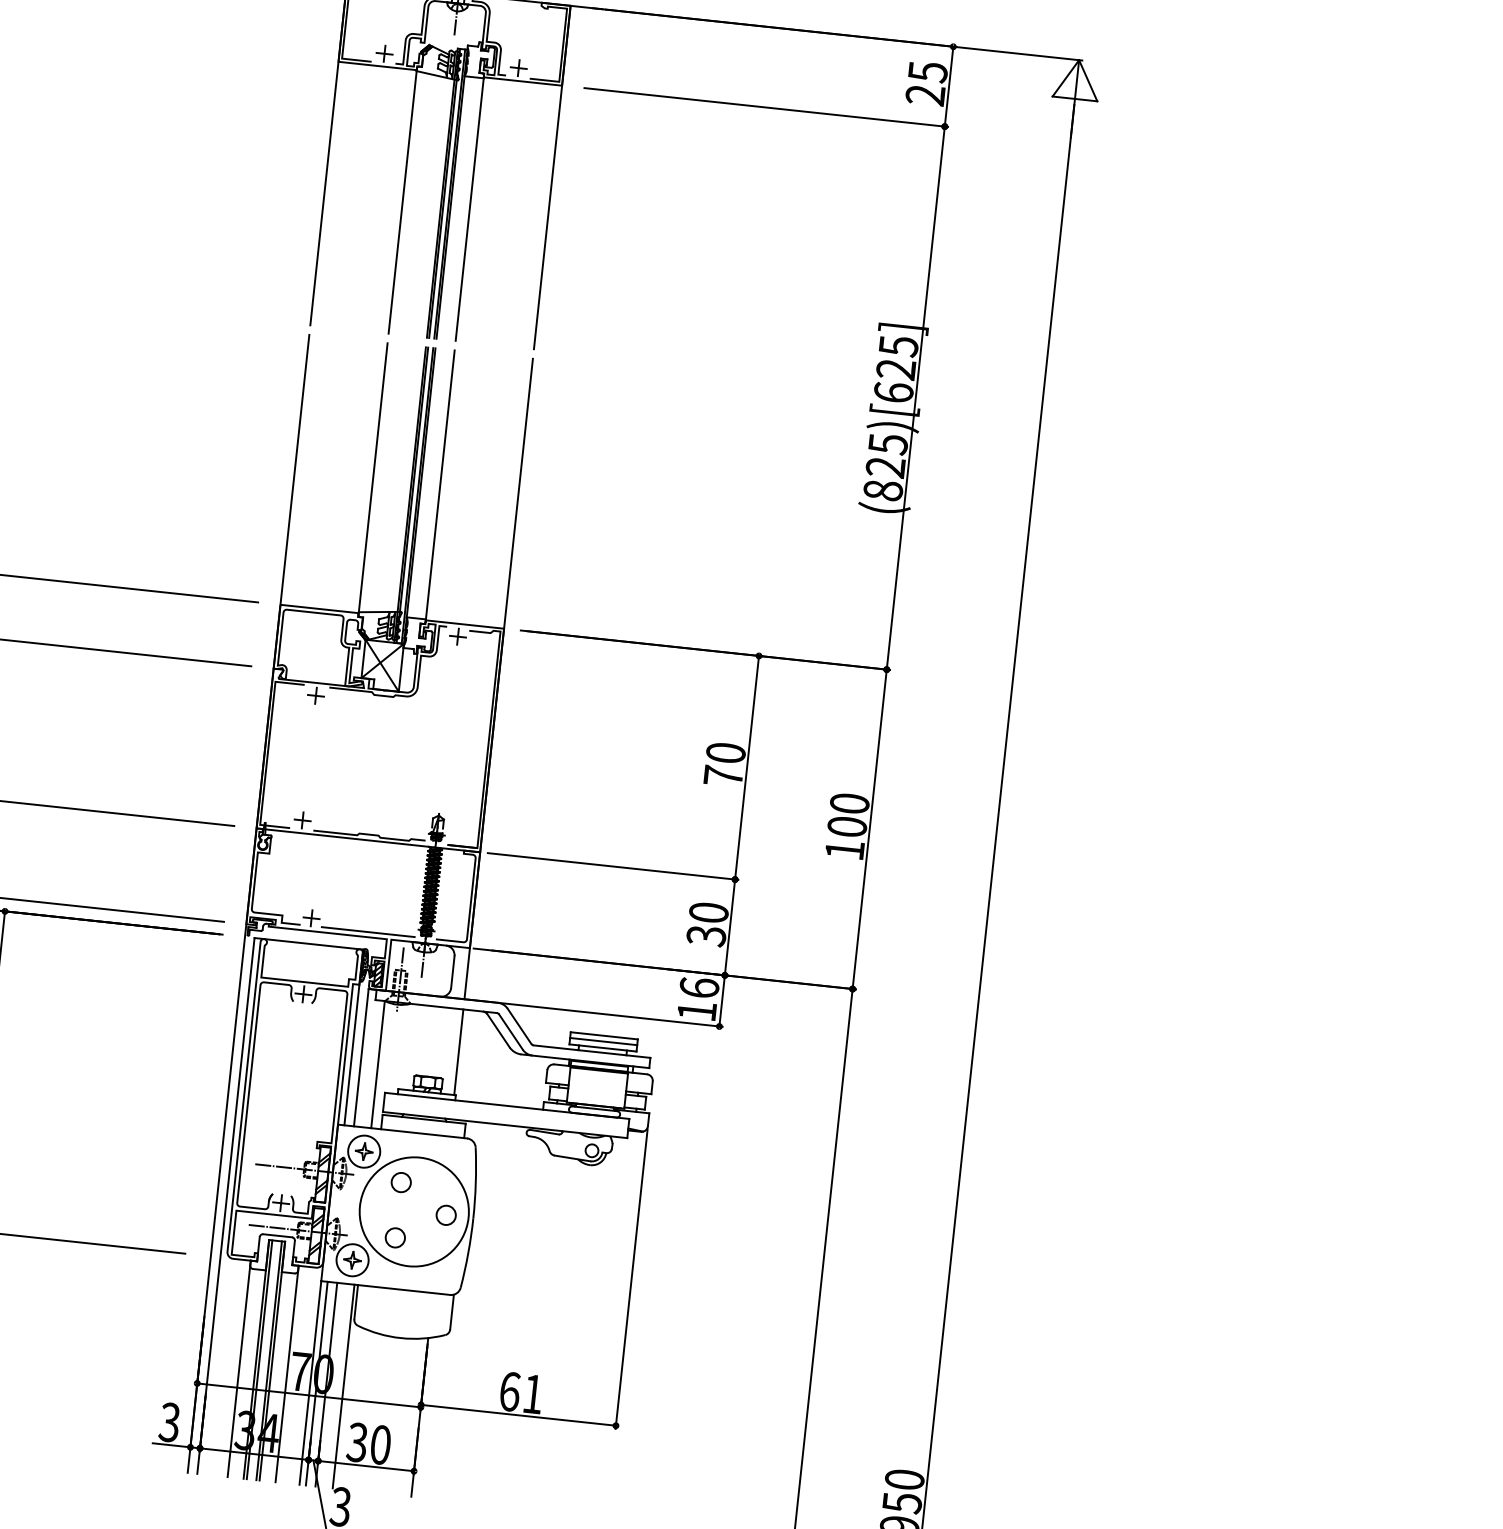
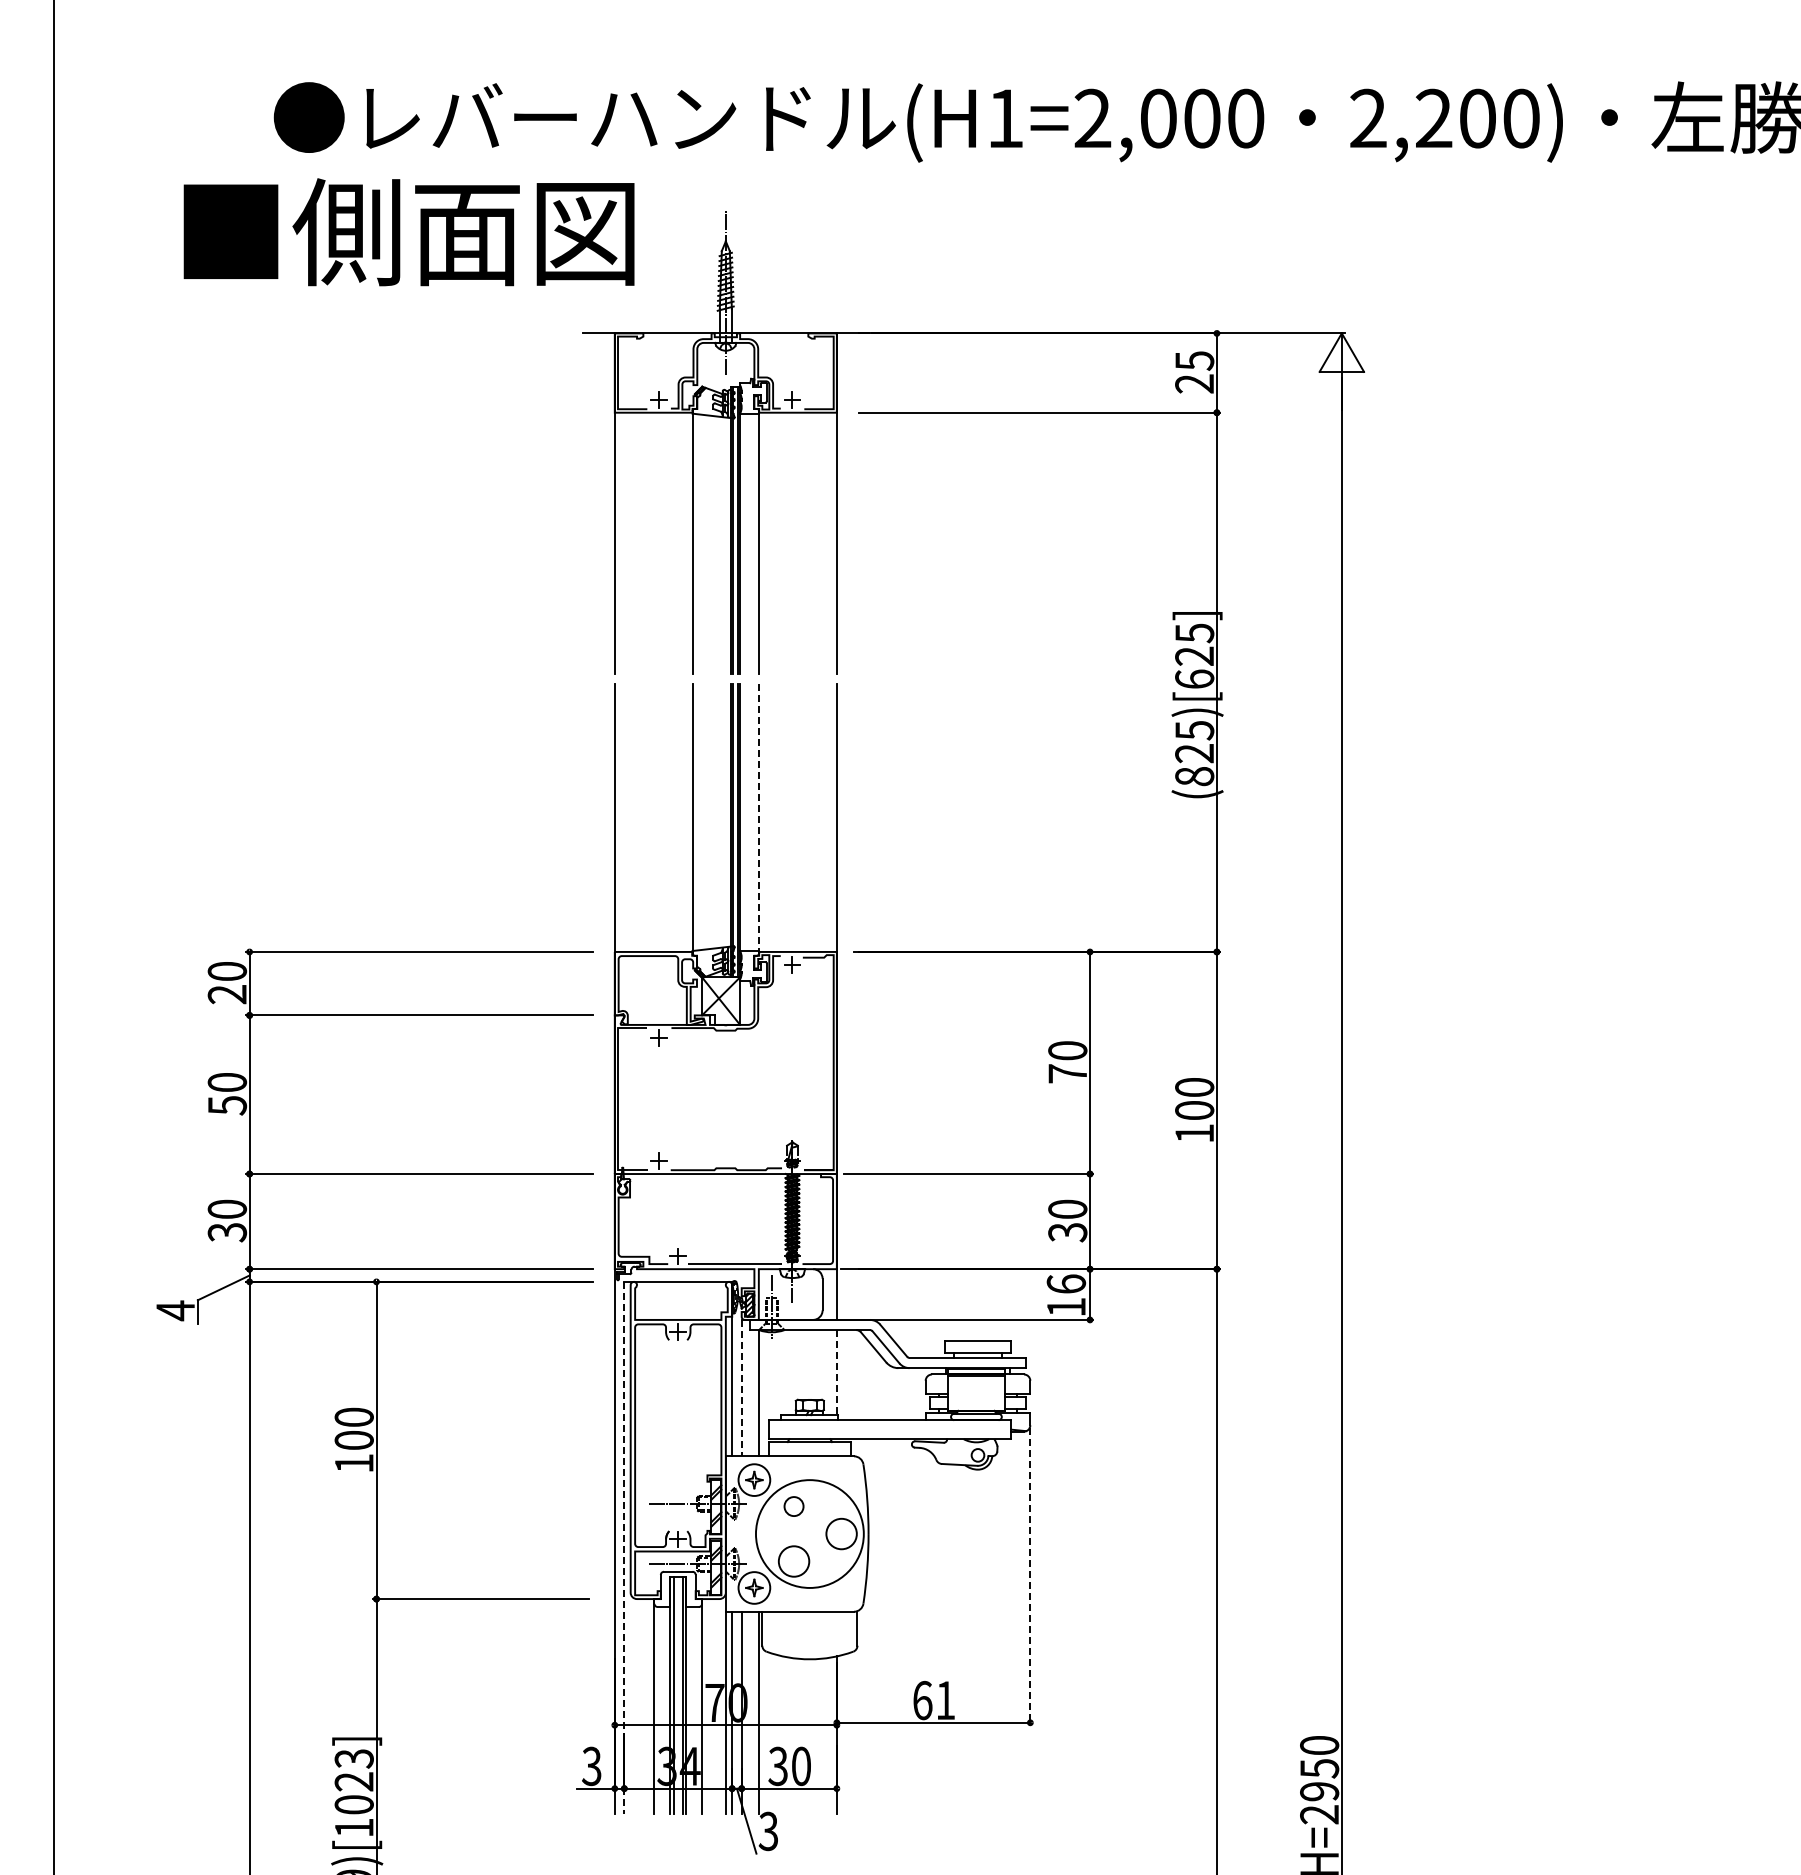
line: (440, 485) -> (759, 818), solid -> dashed
line: (603, 1041) -> (977, 1346), removed
line: (458, 1052) -> (836, 1372), solid -> dashed
line: (361, 1058) -> (741, 1388), solid -> dashed
line: (226, 1206) -> (624, 1548), solid -> dashed
circle: (446, 1214) -> (841, 1533), size x1.6
circle: (394, 1237) -> (793, 1561), size x1.6
line: (631, 1279) -> (1030, 1577), solid -> dashed

